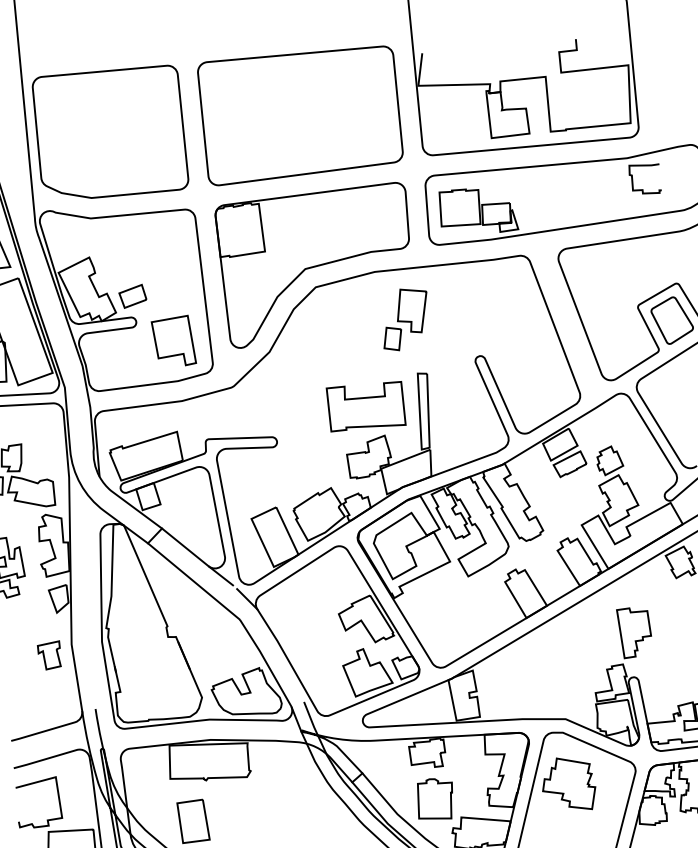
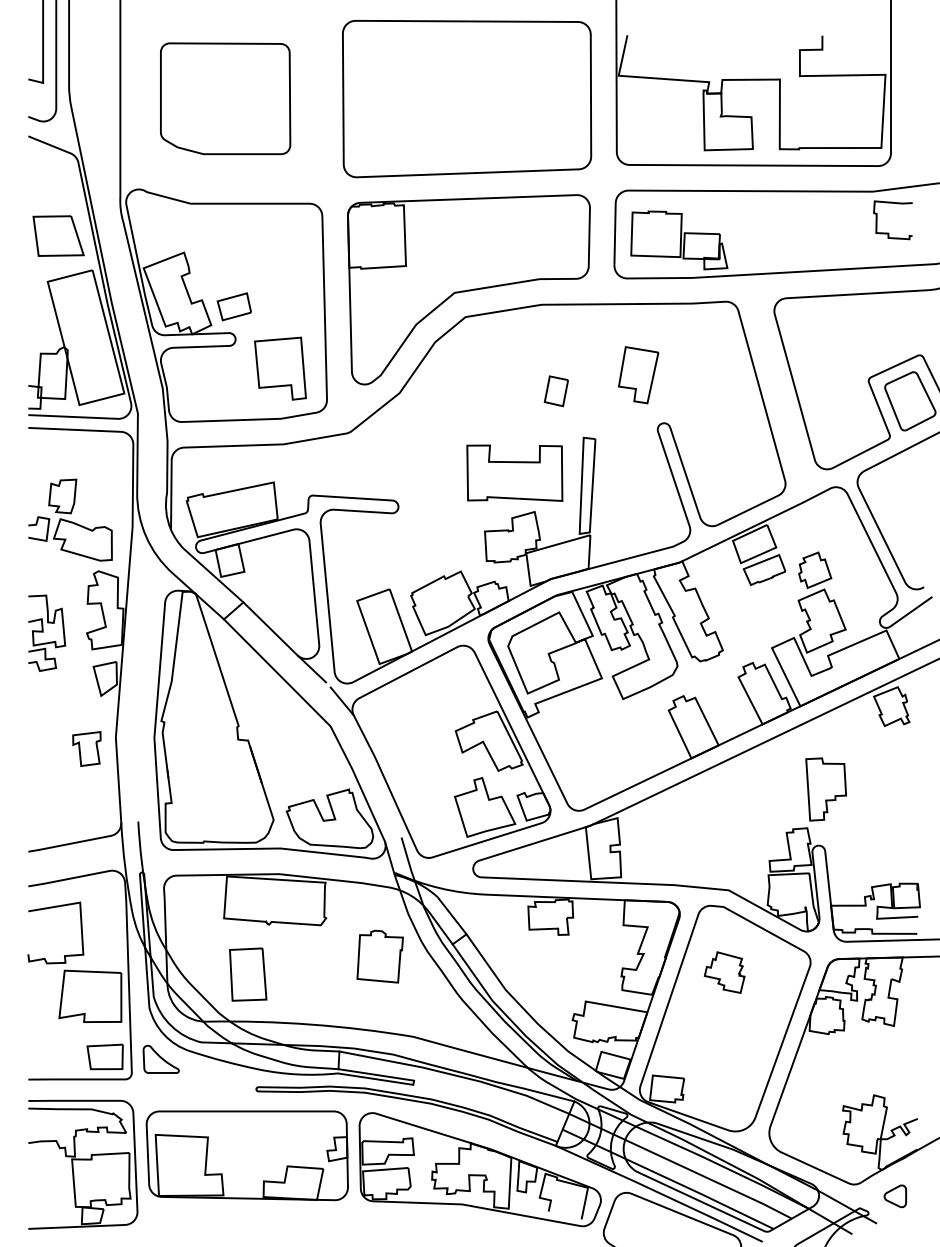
part: (110, 133) -> (225, 98), size x0.7
part: (412, 311) -> (638, 375), moved
part: (568, 784) -> (724, 972), size x0.6
part: (434, 799) -> (379, 956), moved

